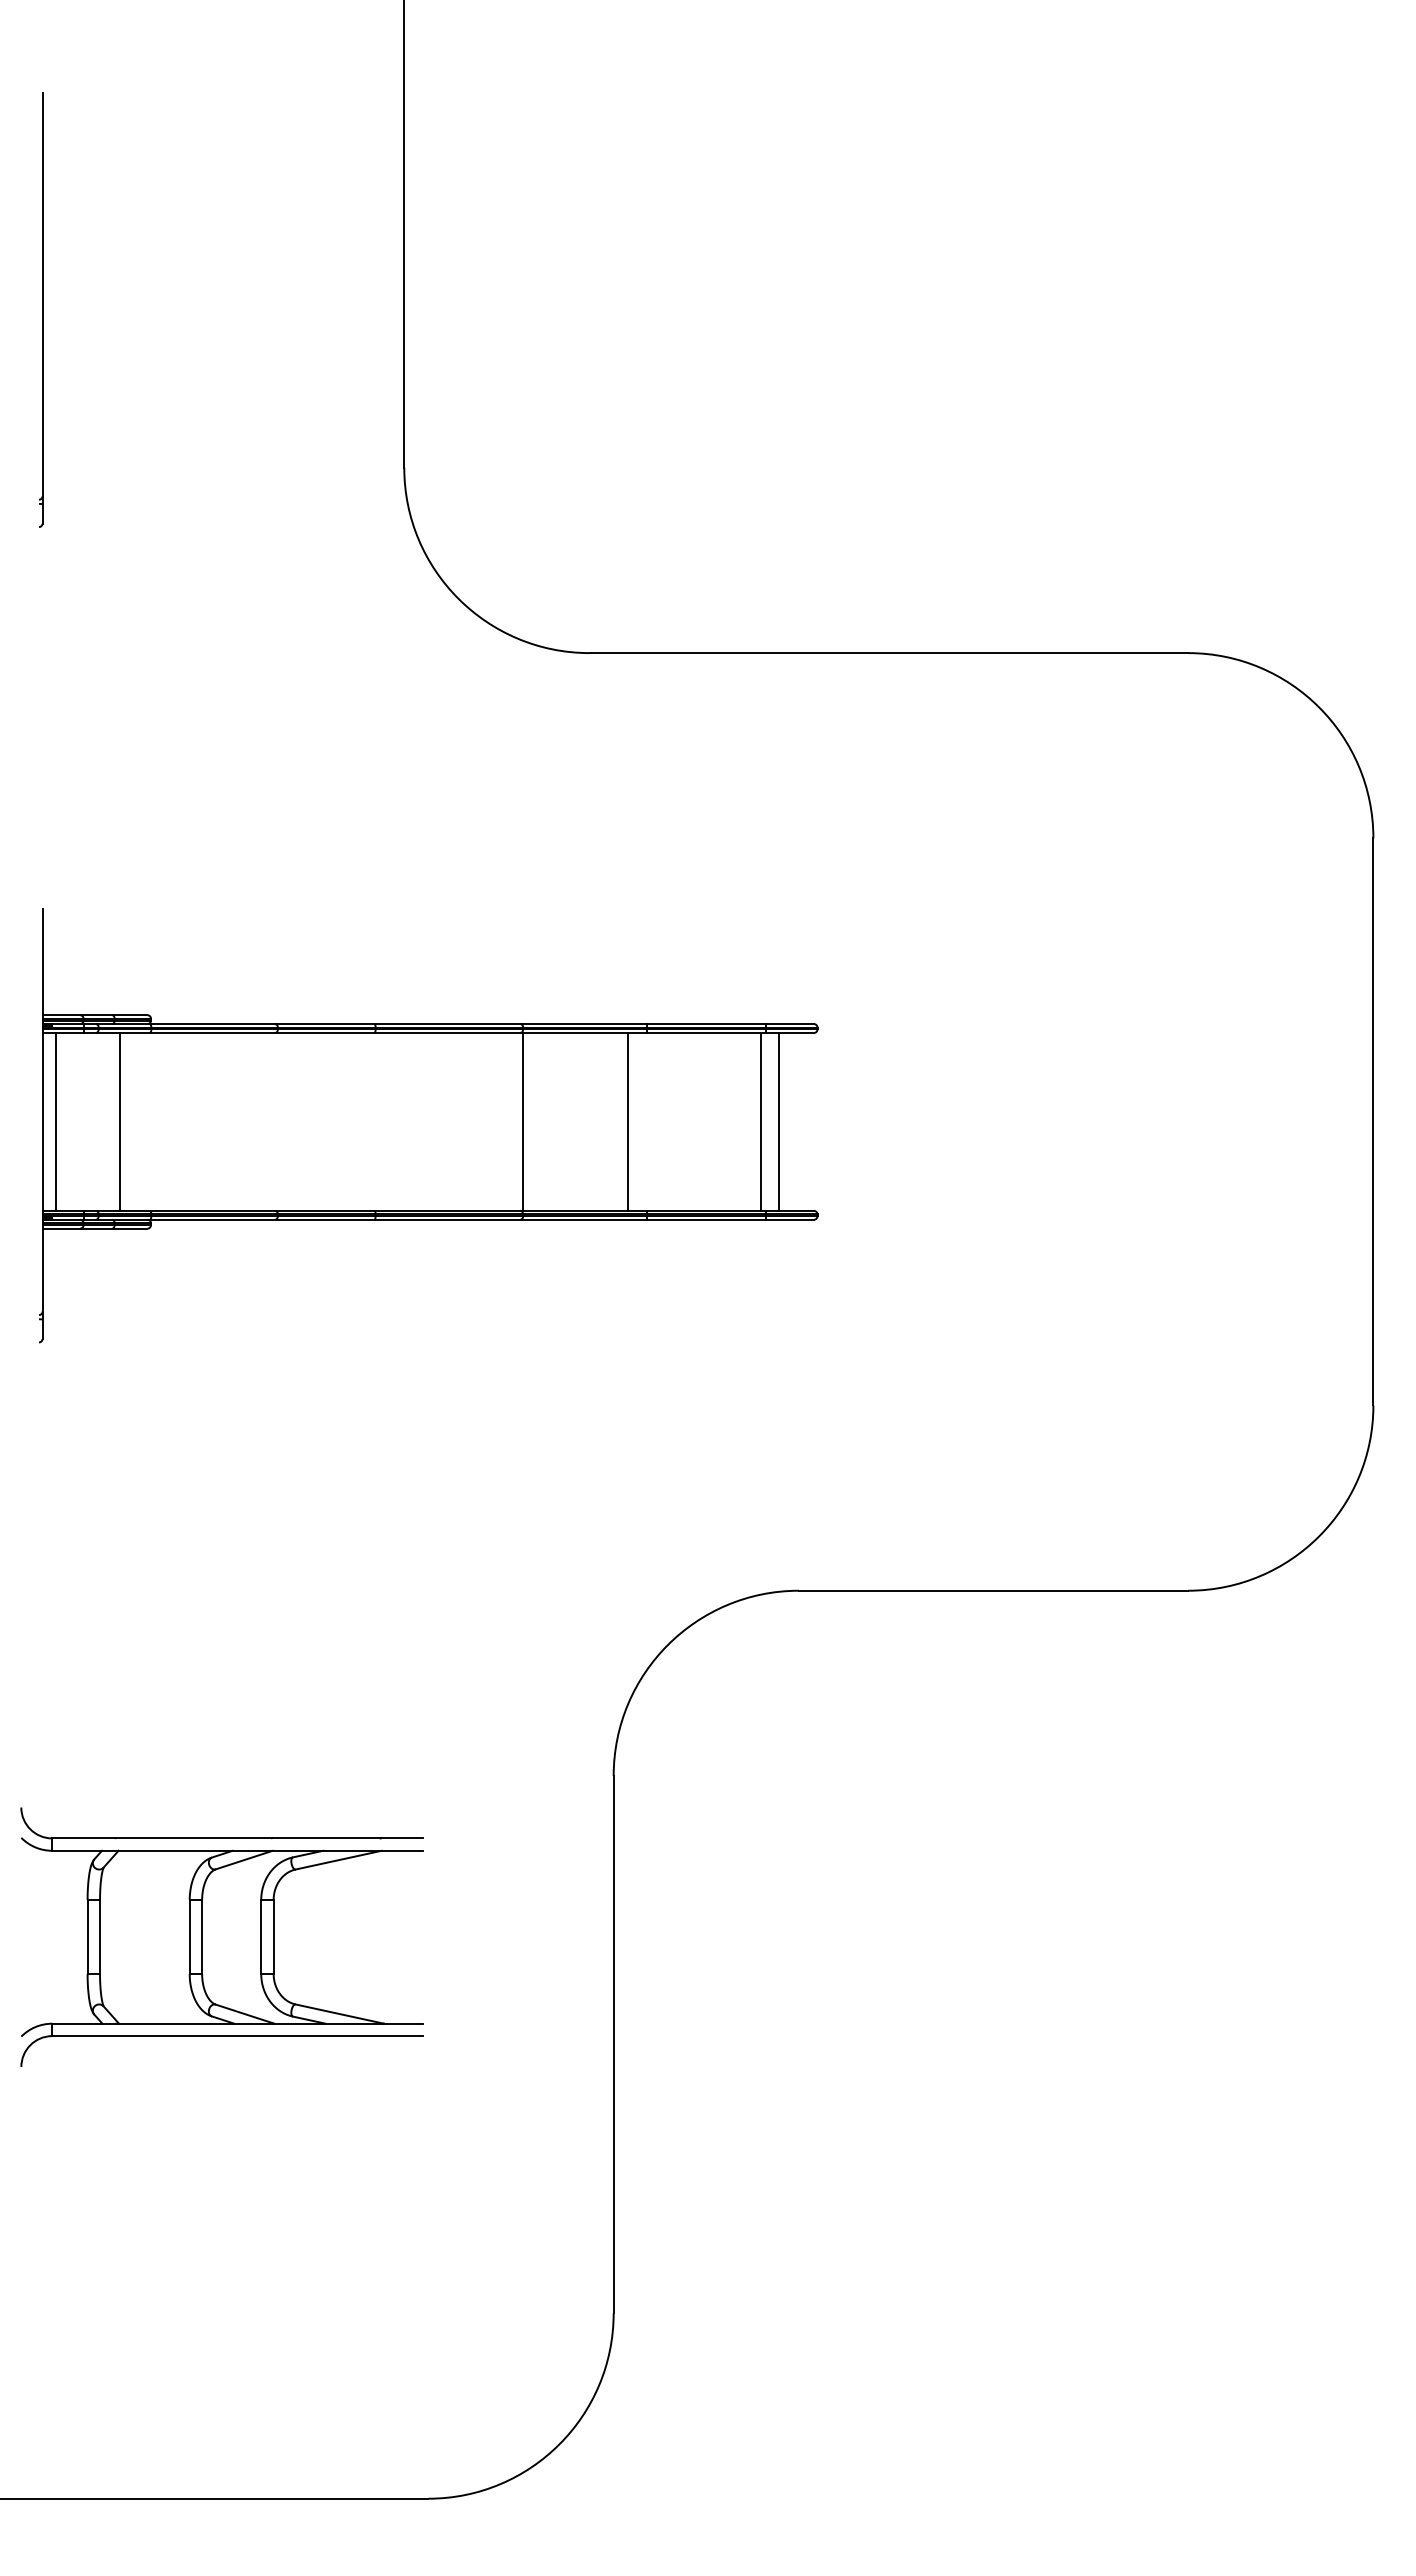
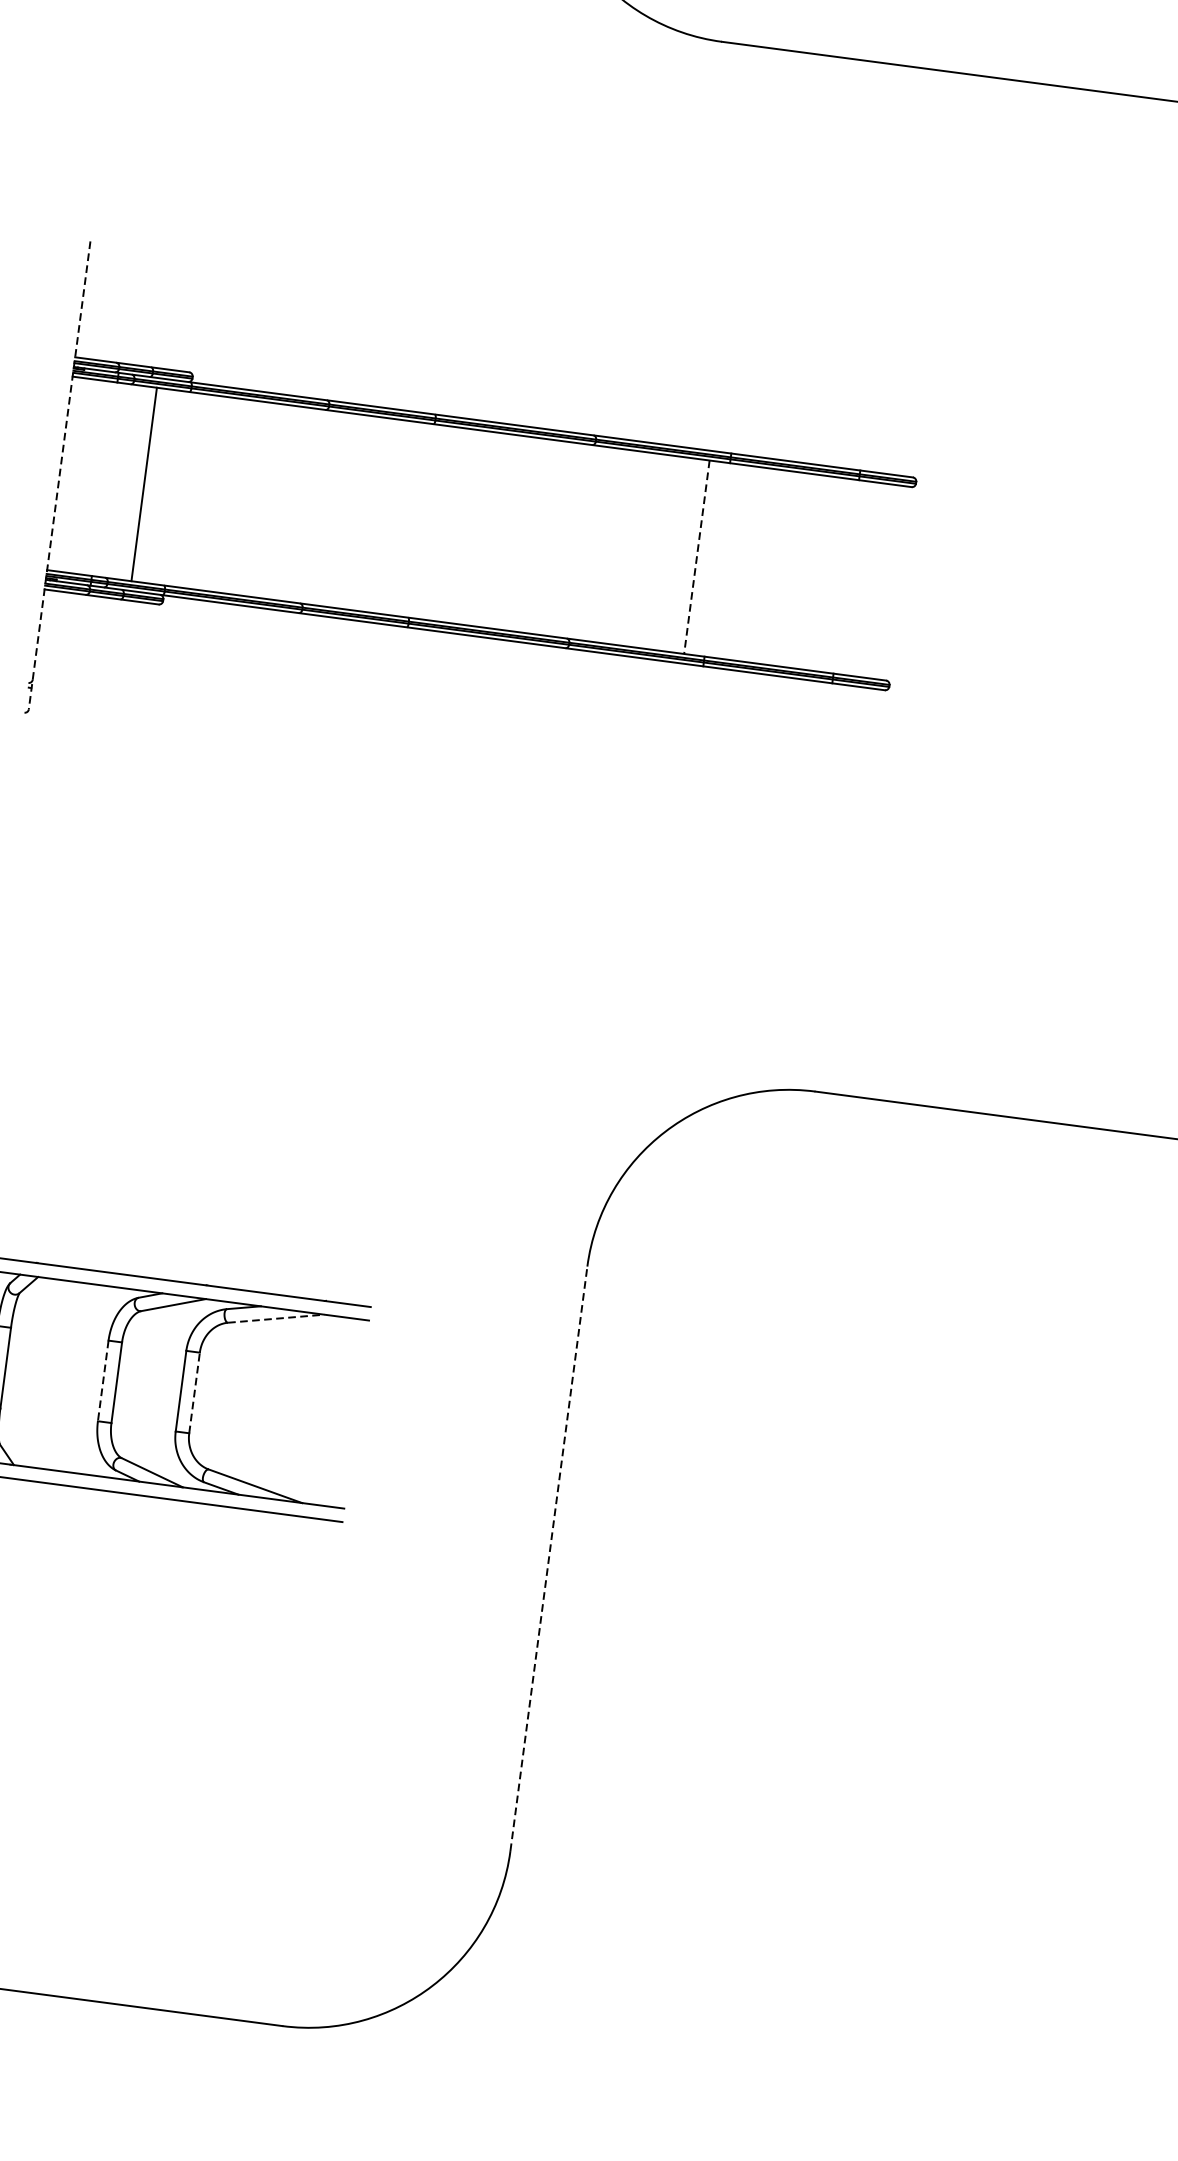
line: (55, 1121) -> (74, 474), removed
line: (523, 1121) -> (583, 541), removed
line: (628, 1121) -> (697, 556), solid -> dashed
line: (760, 1121) -> (840, 575), removed
line: (779, 1121) -> (861, 578), removed
line: (42, 1124) -> (59, 476), solid -> dashed
line: (339, 1860) -> (277, 1319), solid -> dashed
line: (273, 1936) -> (194, 1392), solid -> dashed
line: (189, 1937) -> (102, 1381), solid -> dashed
line: (613, 2044) -> (548, 1558), solid -> dashed

